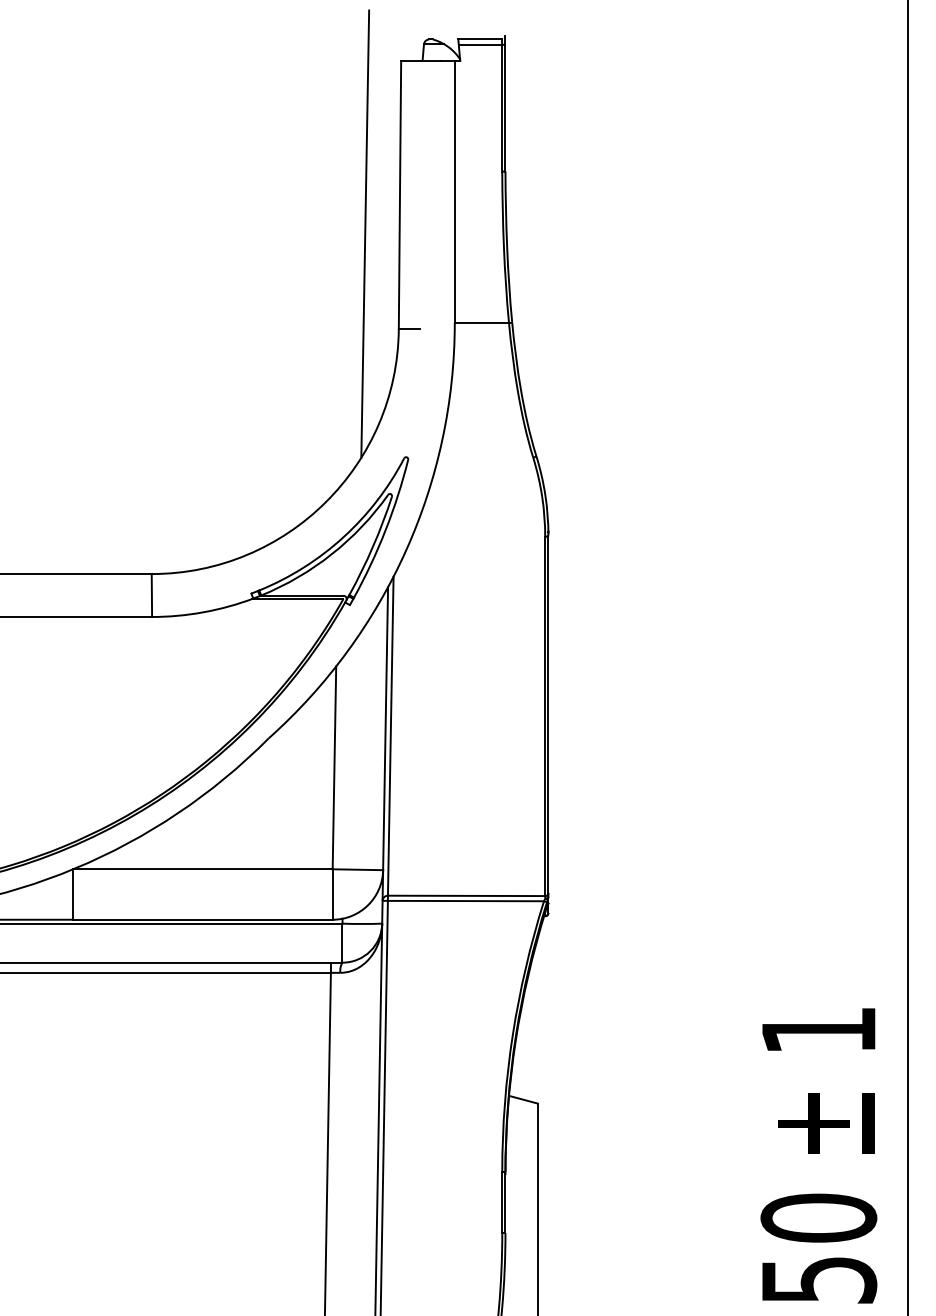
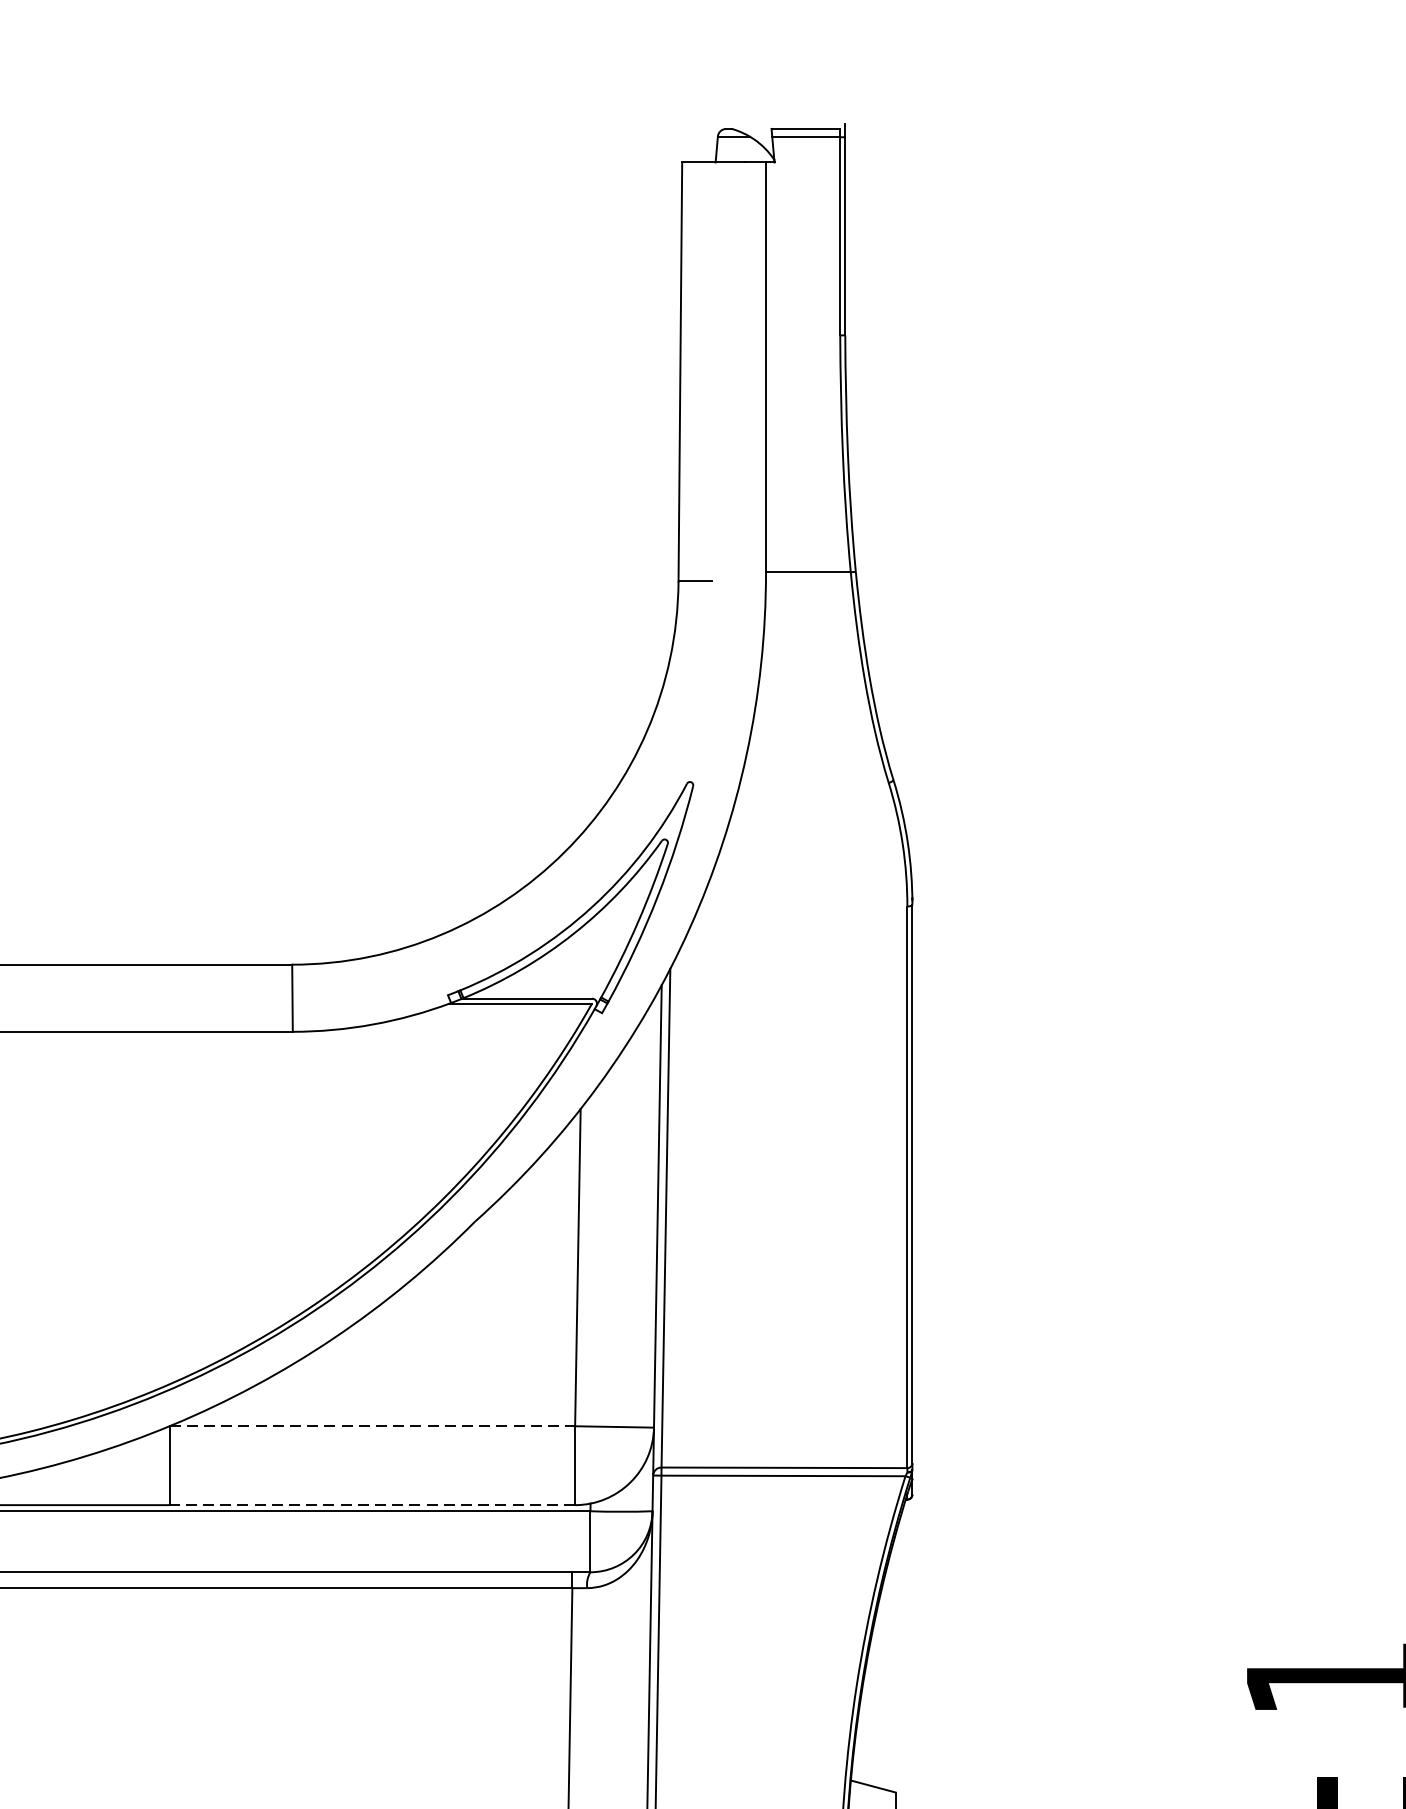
line: (365, 233) -> (626, 432), removed
line: (202, 869) -> (371, 1426), solid -> dashed
line: (202, 919) -> (371, 1504), solid -> dashed

